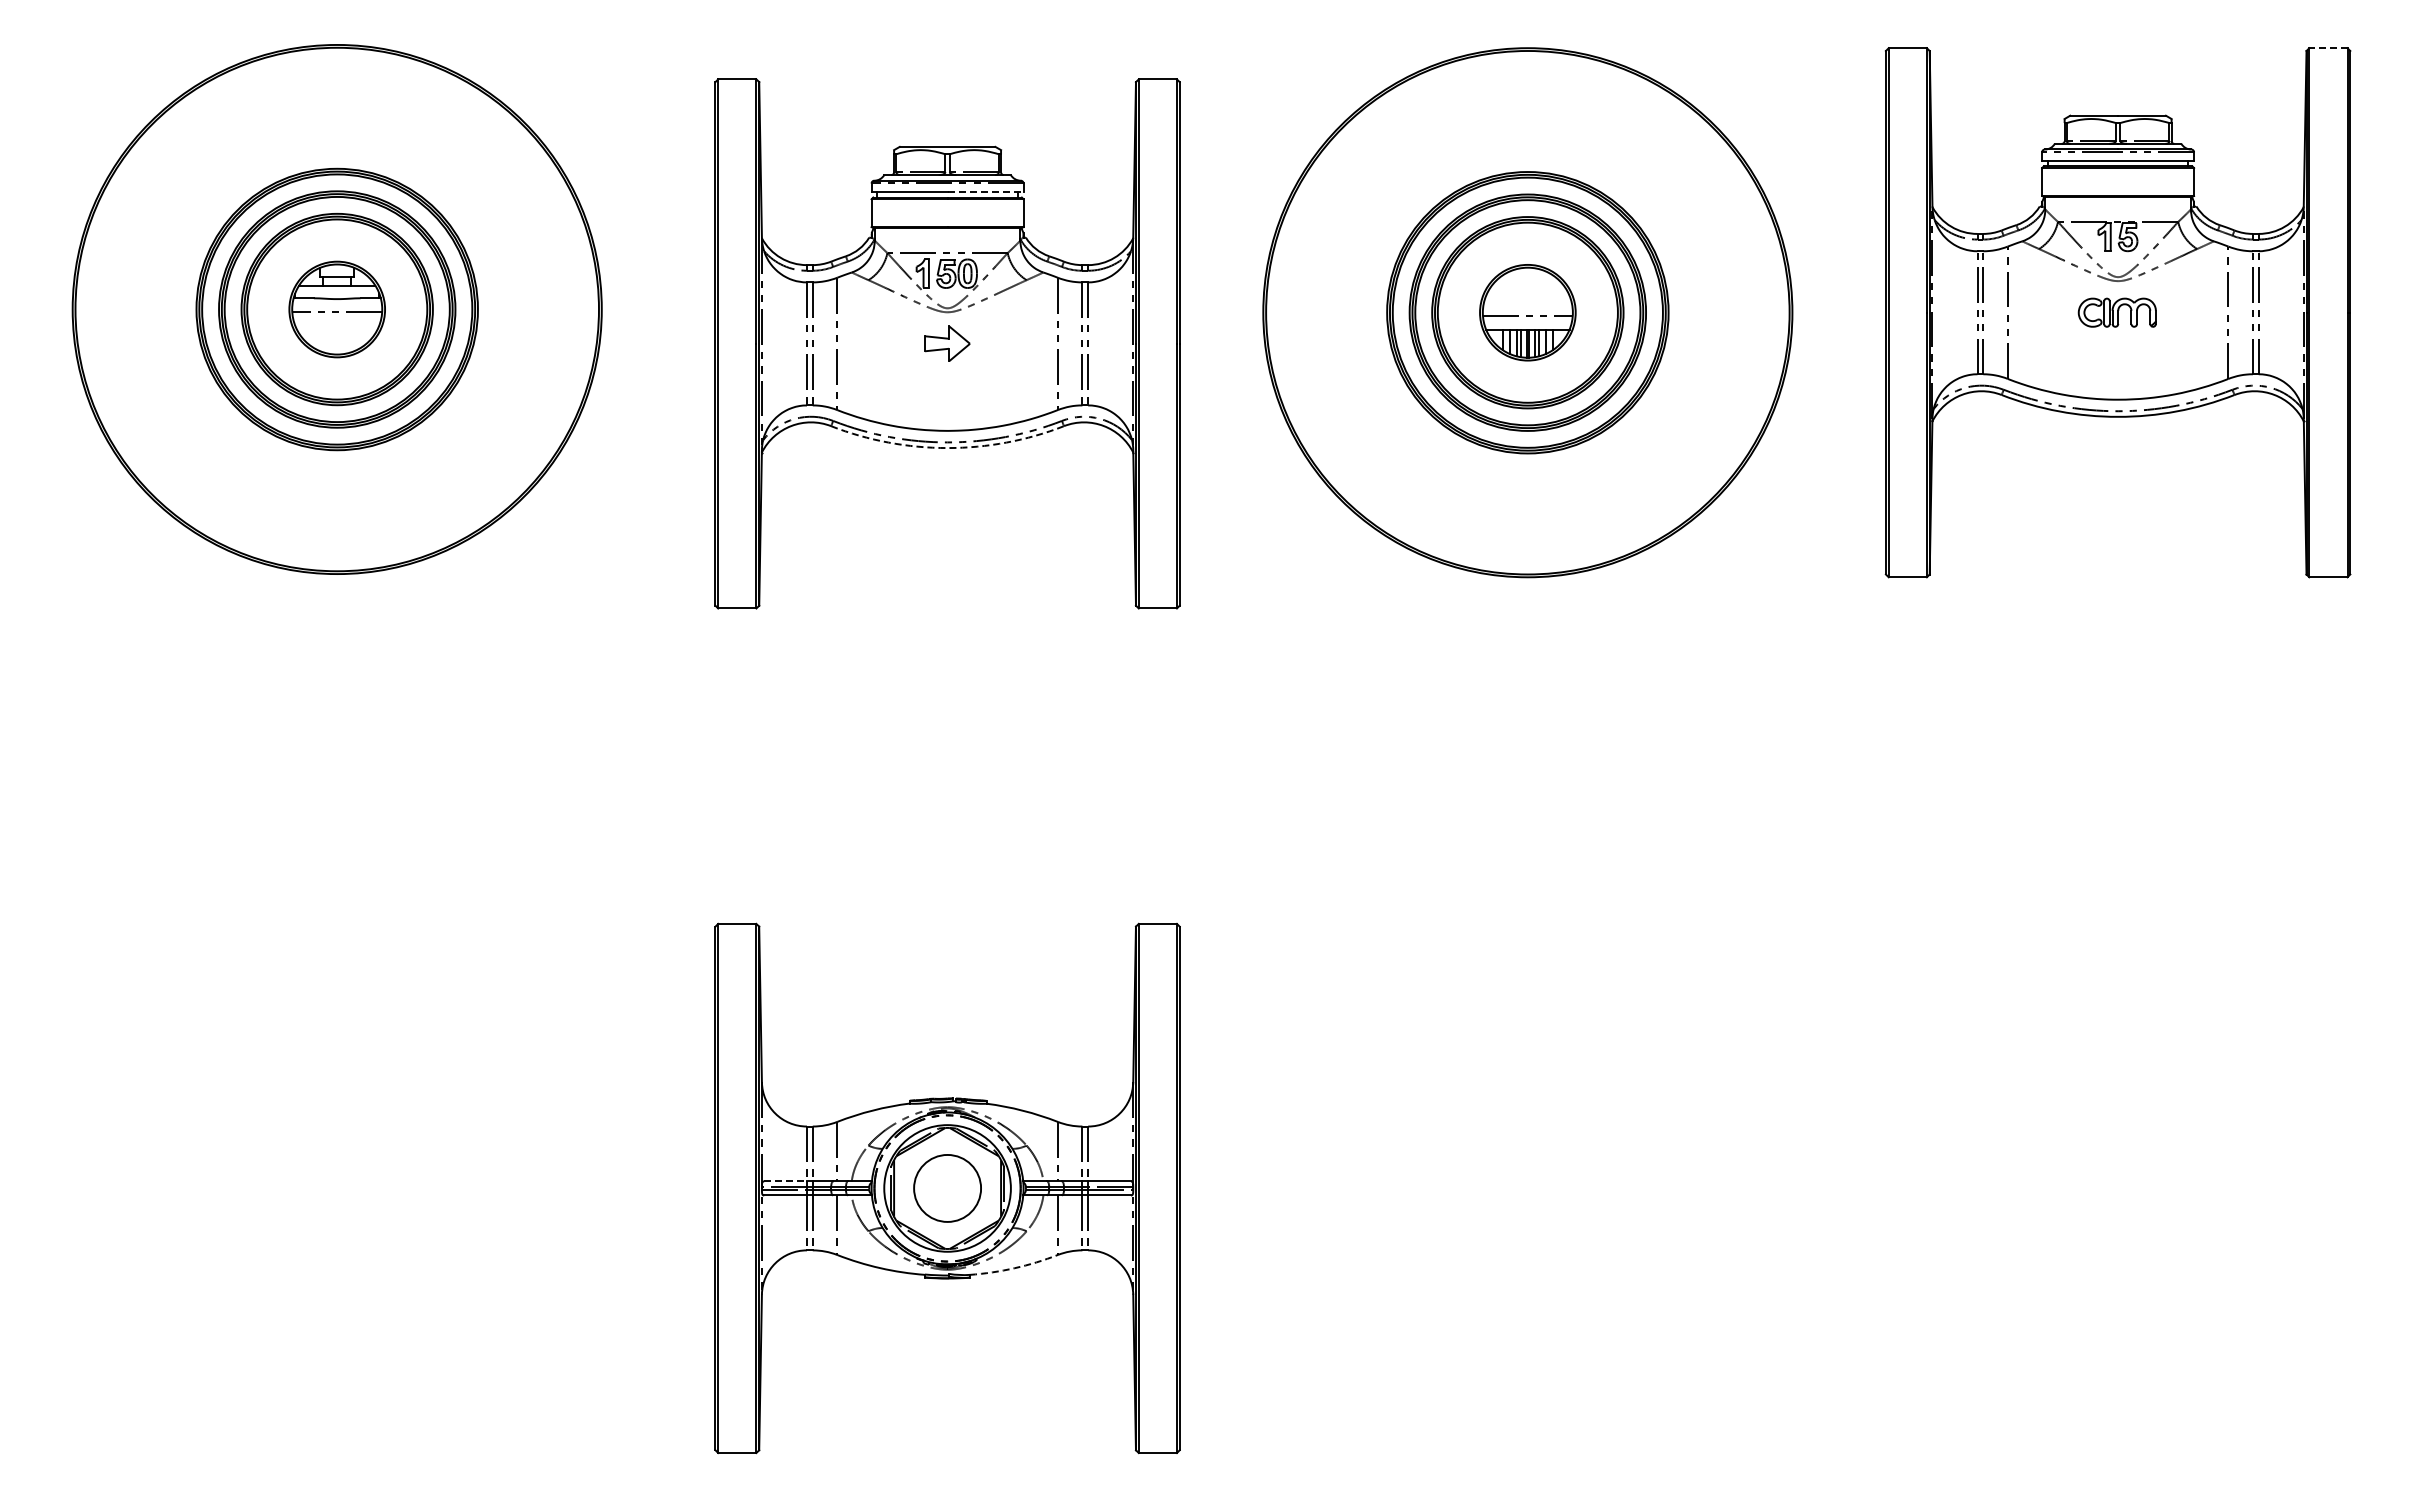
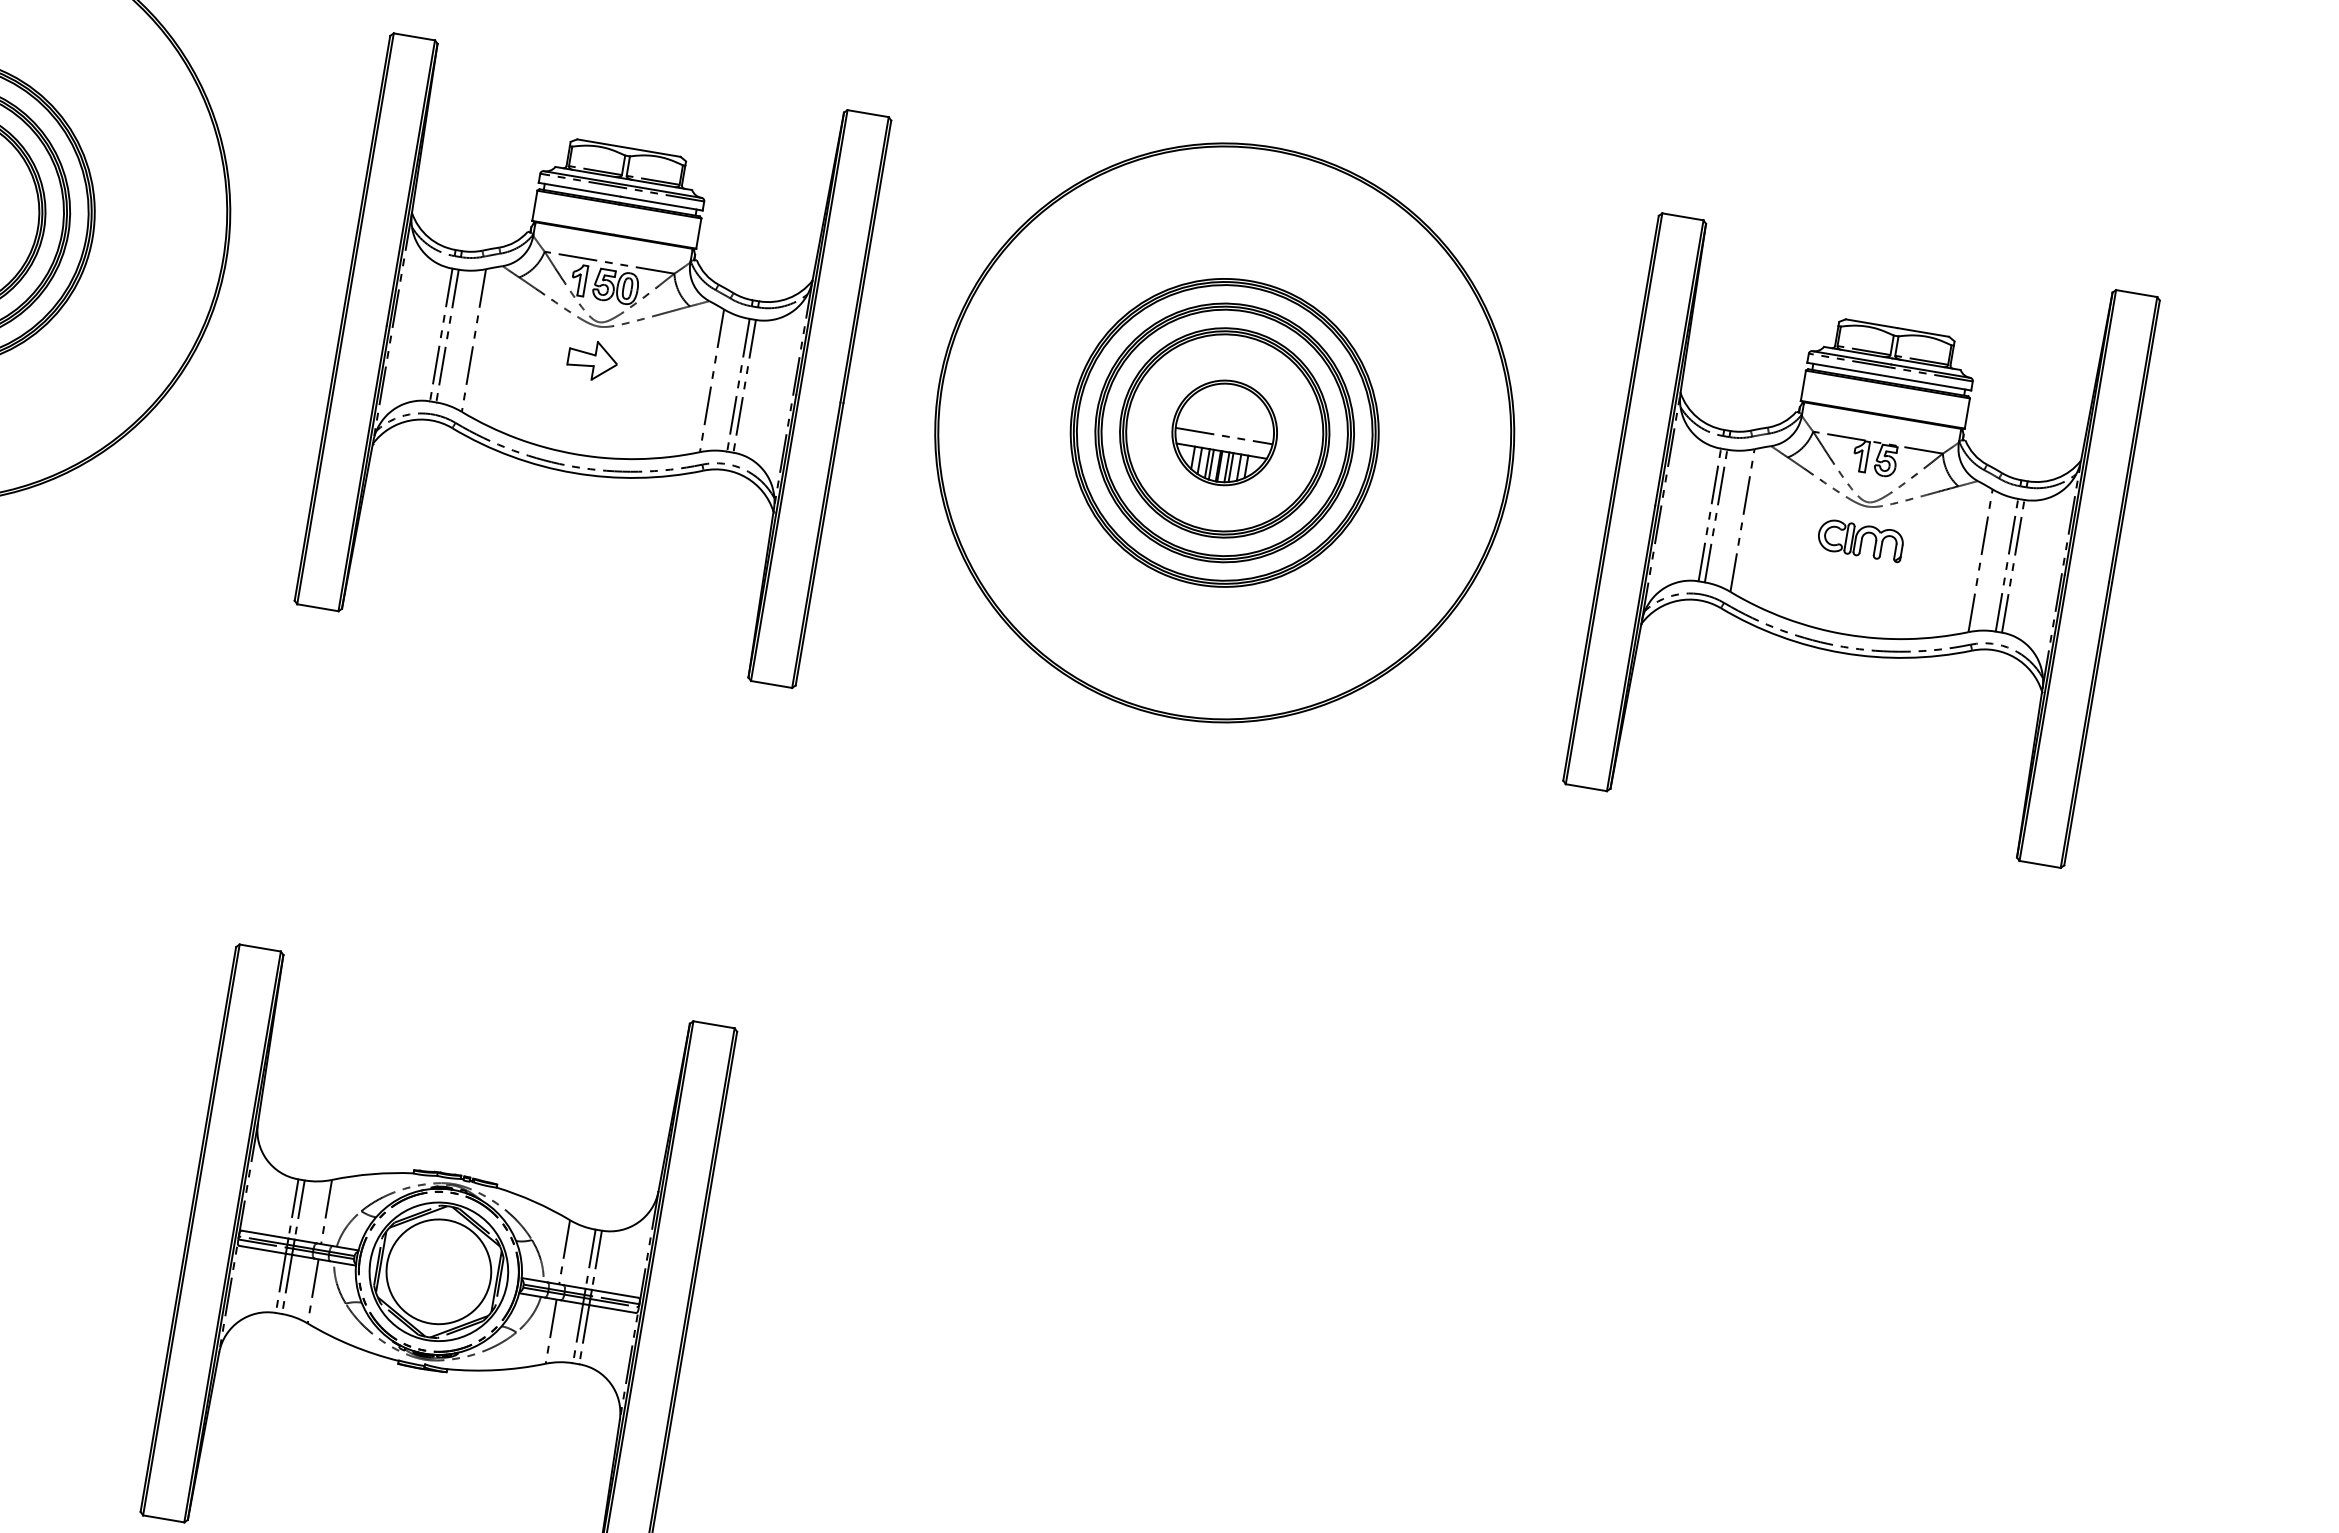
line: (2327, 48) -> (2135, 293), dashed -> solid
line: (985, 191) -> (661, 203), dashed -> solid
arc: (947, 448) -> (573, 473), dashed -> solid
line: (786, 1181) -> (266, 1234), dashed -> solid
circle: (947, 1188) -> (438, 1271), size x1.43
arc: (1014, 1268) -> (496, 1370), dashed -> solid

